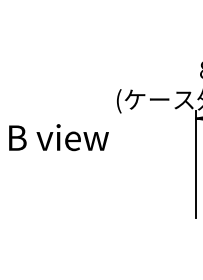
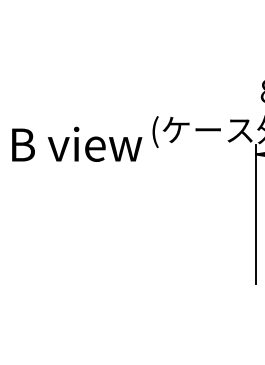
text: (59, 136) -> (77, 143), moved

